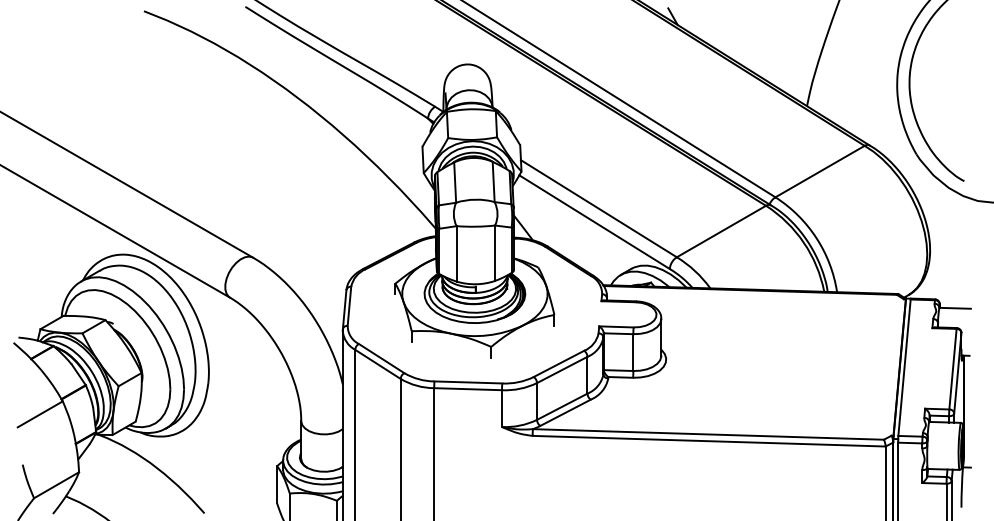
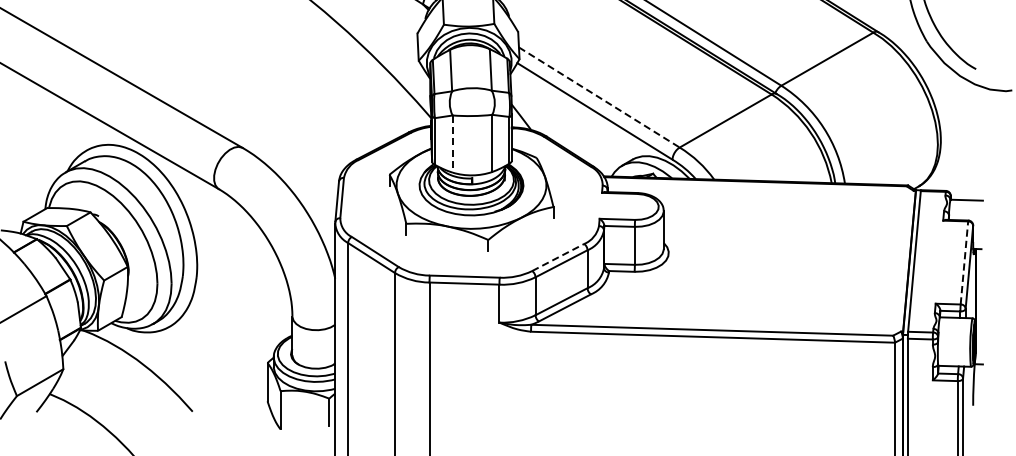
line: (598, 208) -> (598, 97), solid -> dashed
line: (456, 253) -> (452, 143), solid -> dashed
line: (559, 363) -> (558, 257), solid -> dashed
line: (953, 368) -> (964, 262), solid -> dashed

